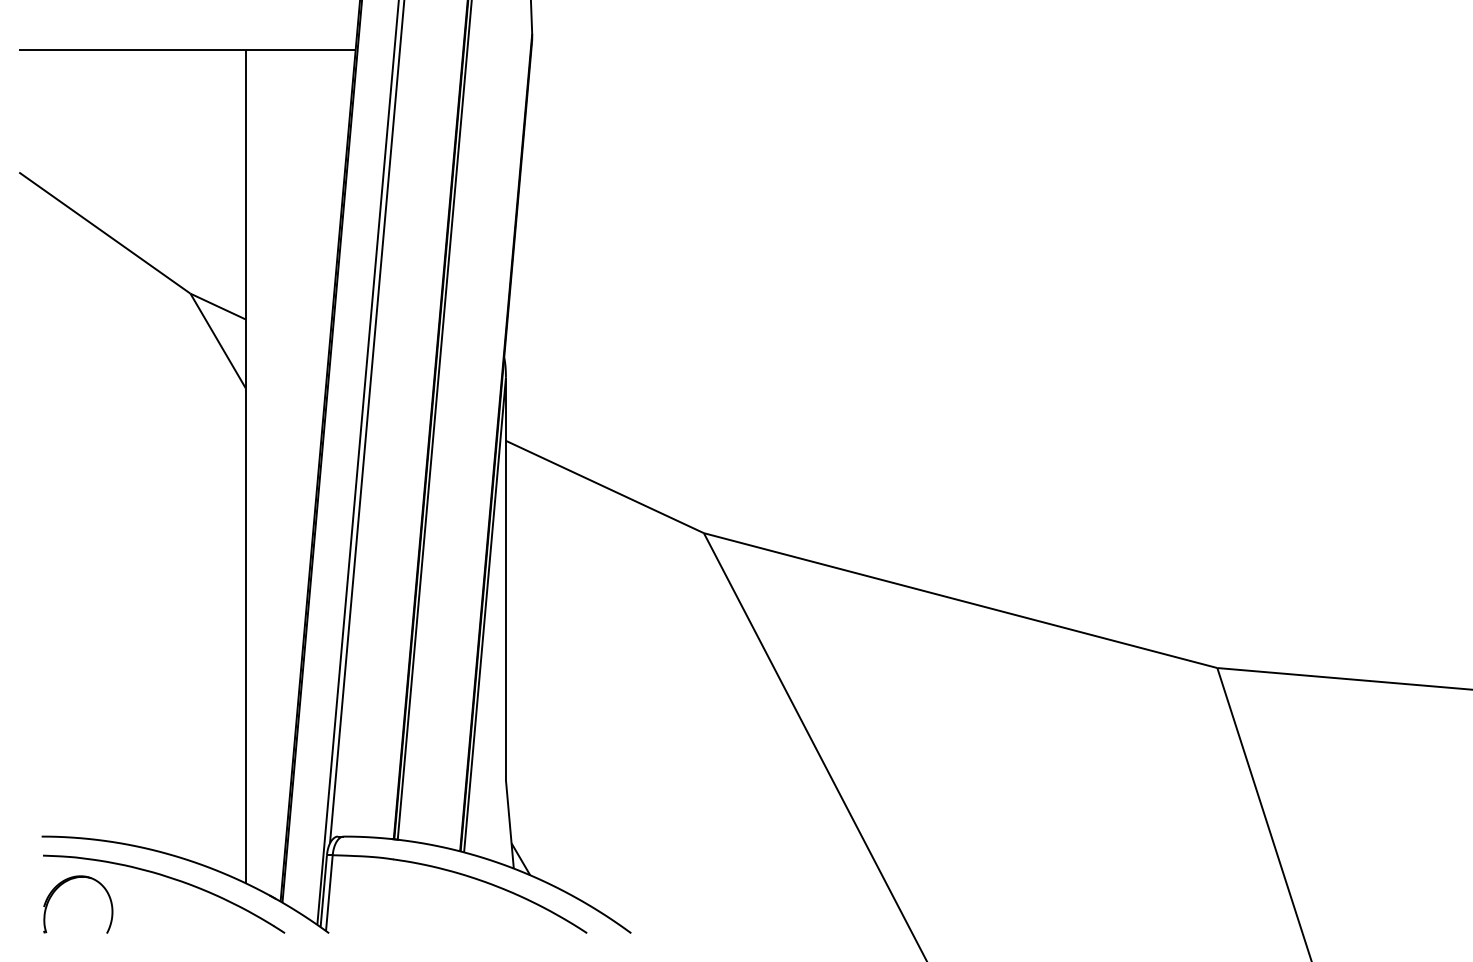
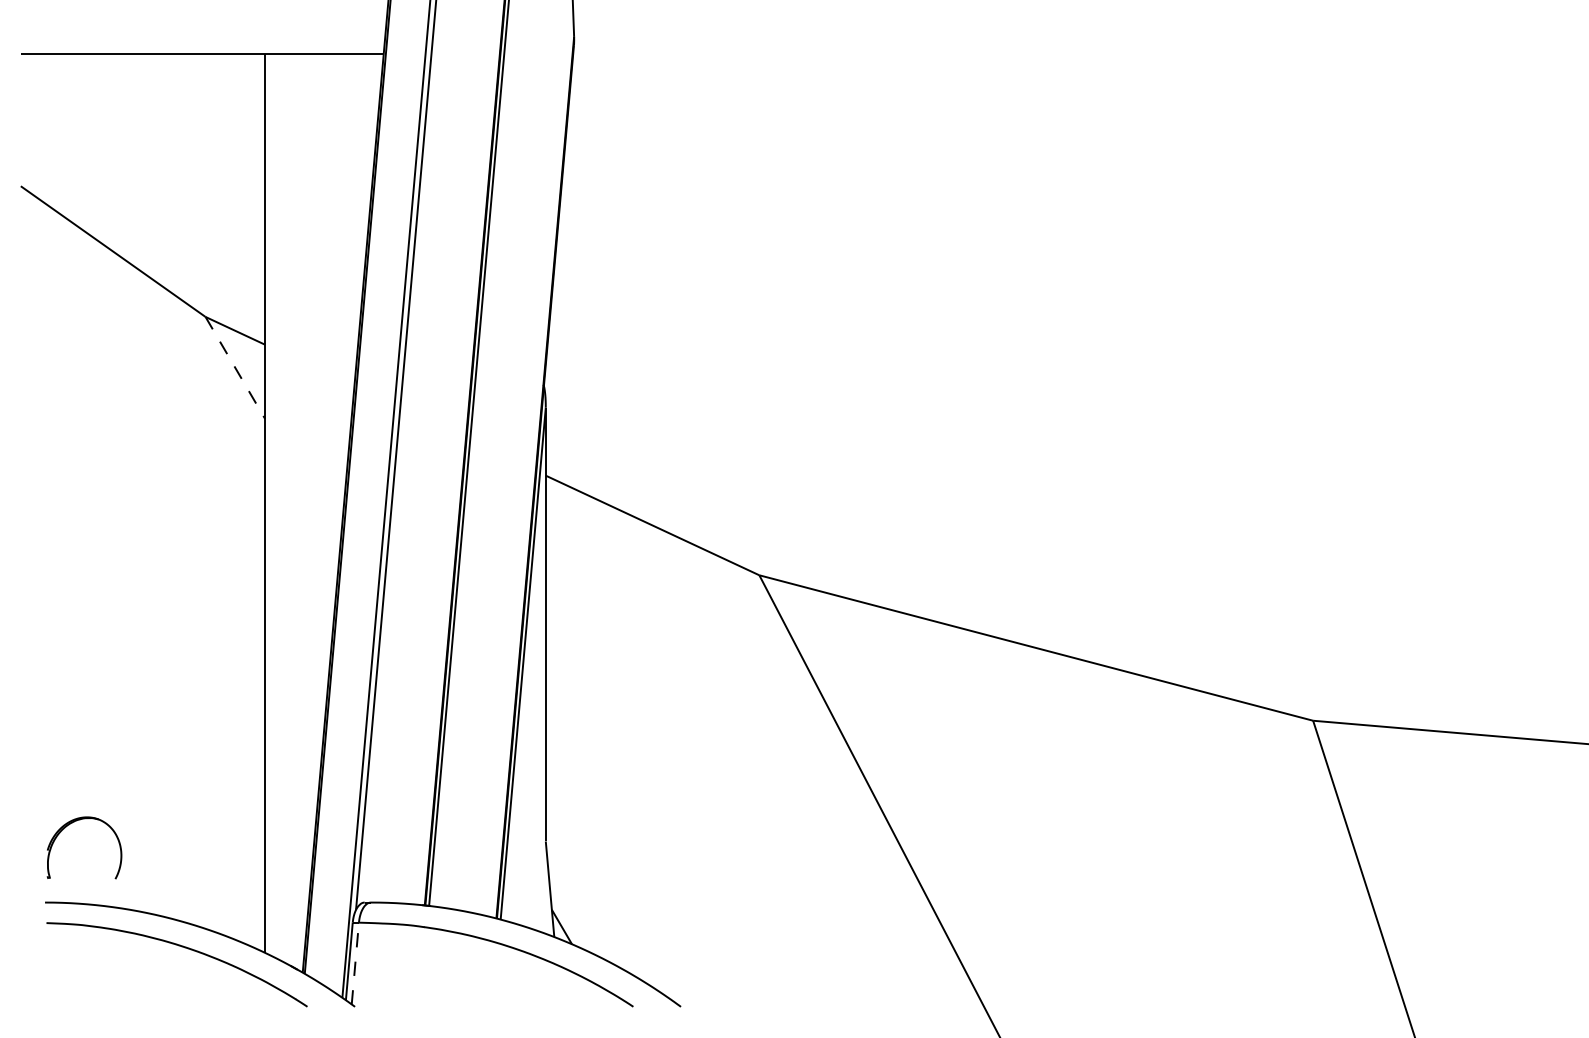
line: (218, 340) -> (235, 367), solid -> dashed
part: (64, 883) -> (69, 825), moved
line: (329, 893) -> (355, 963), solid -> dashed

